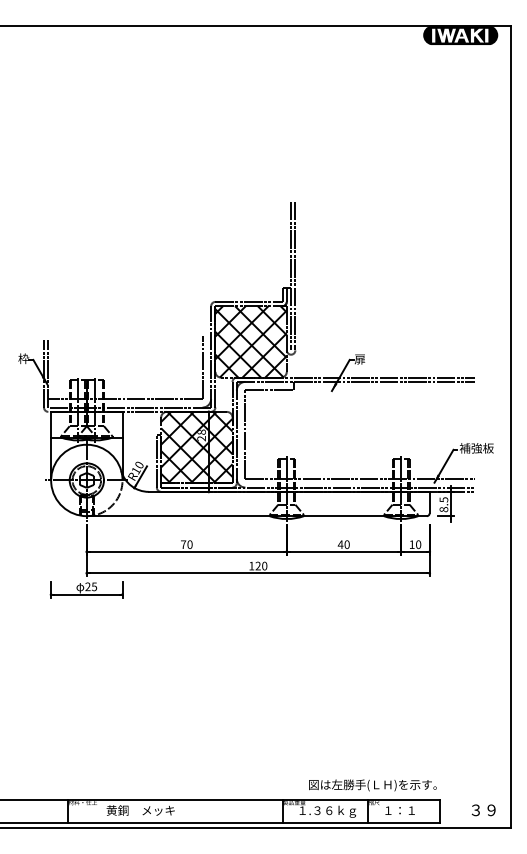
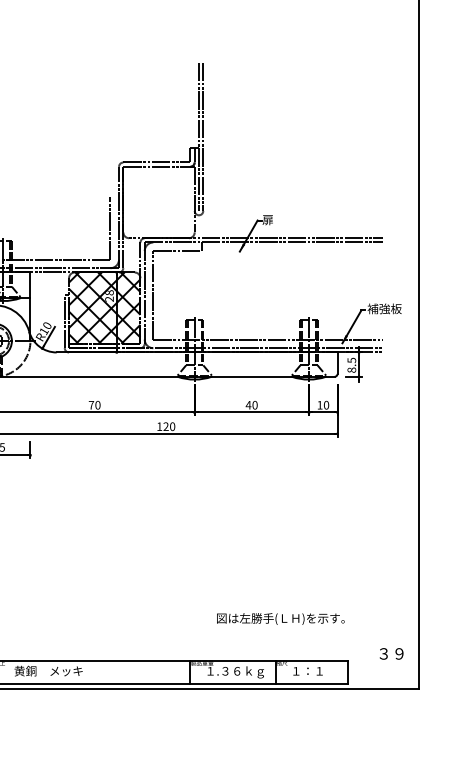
hatch: (250, 341) -> (158, 202), removed
text: (372, 785) -> (280, 619), moved
text: (483, 810) -> (391, 654), moved

